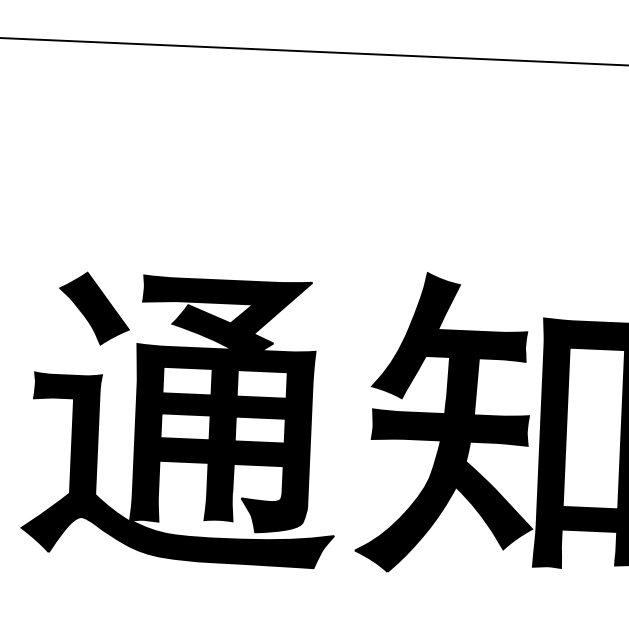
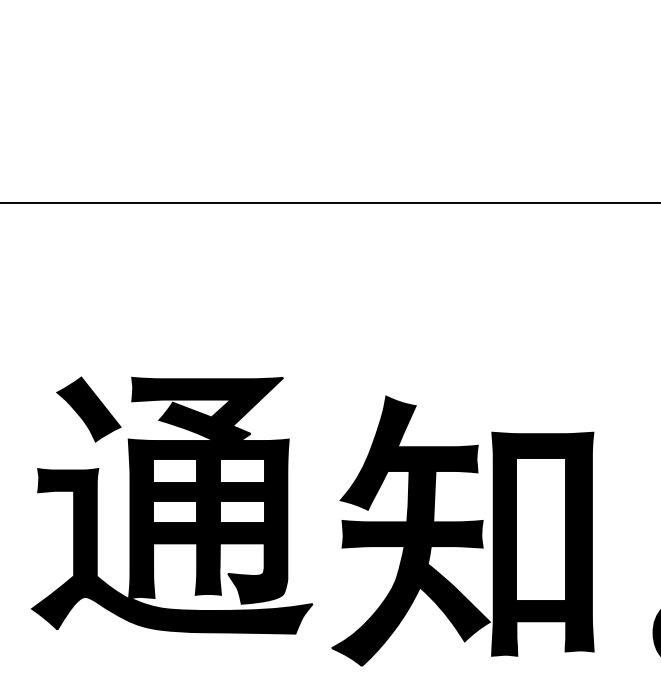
part: (182, 419) -> (172, 505), moved

